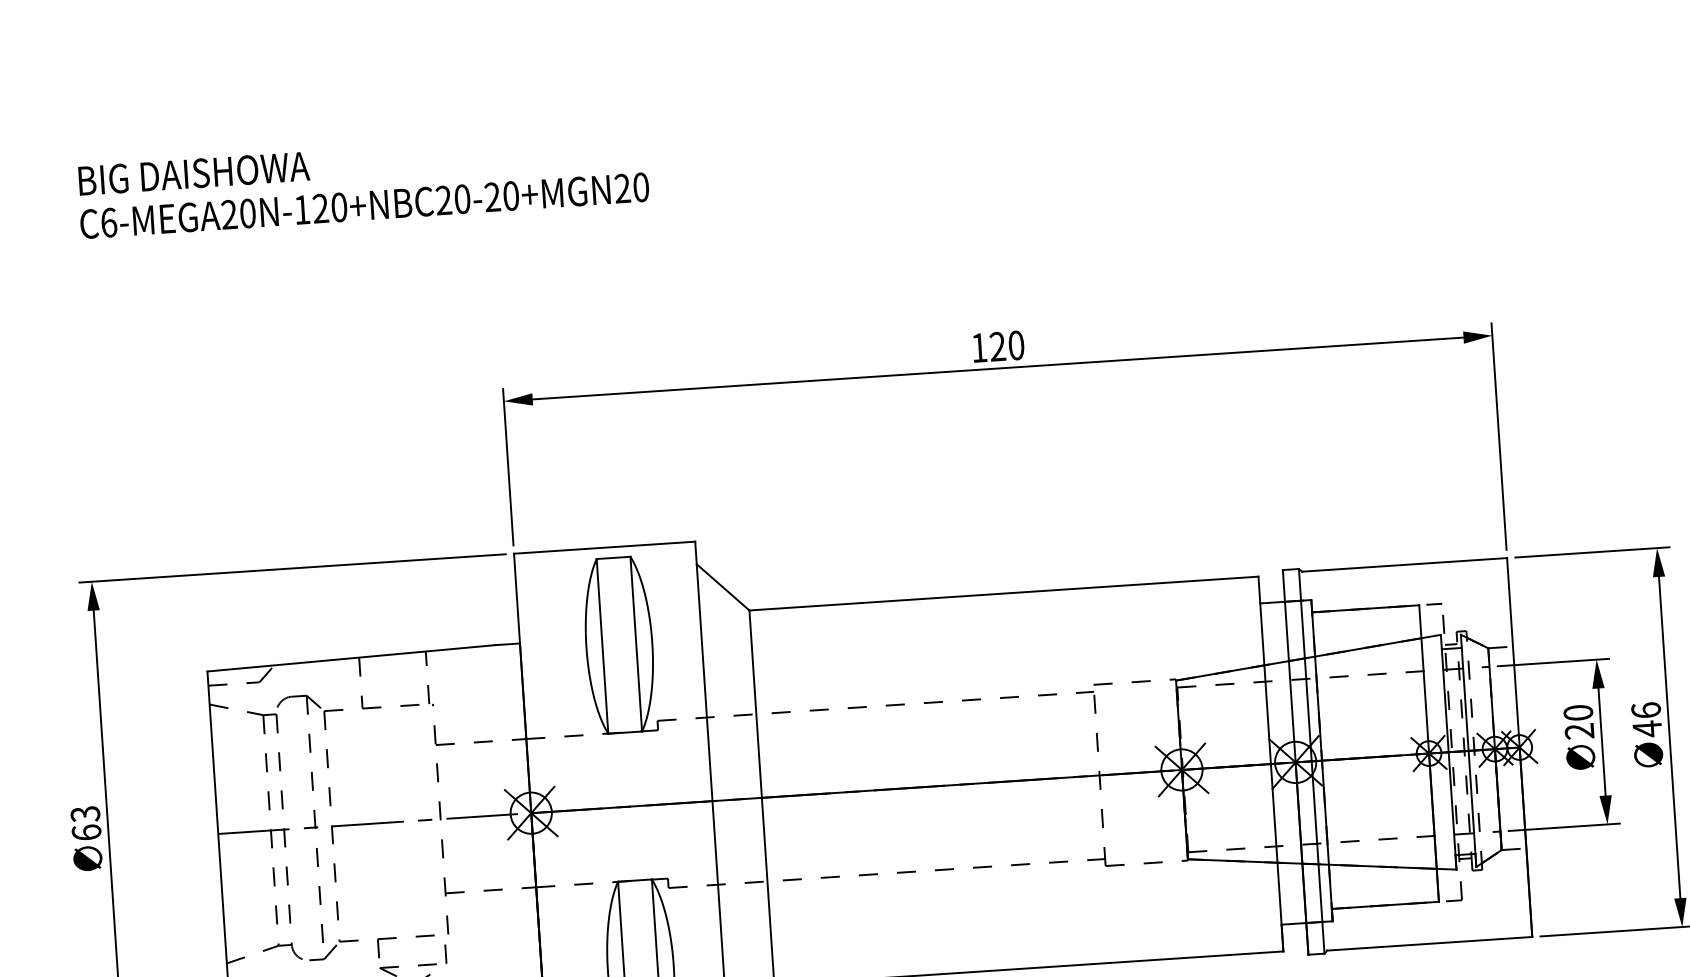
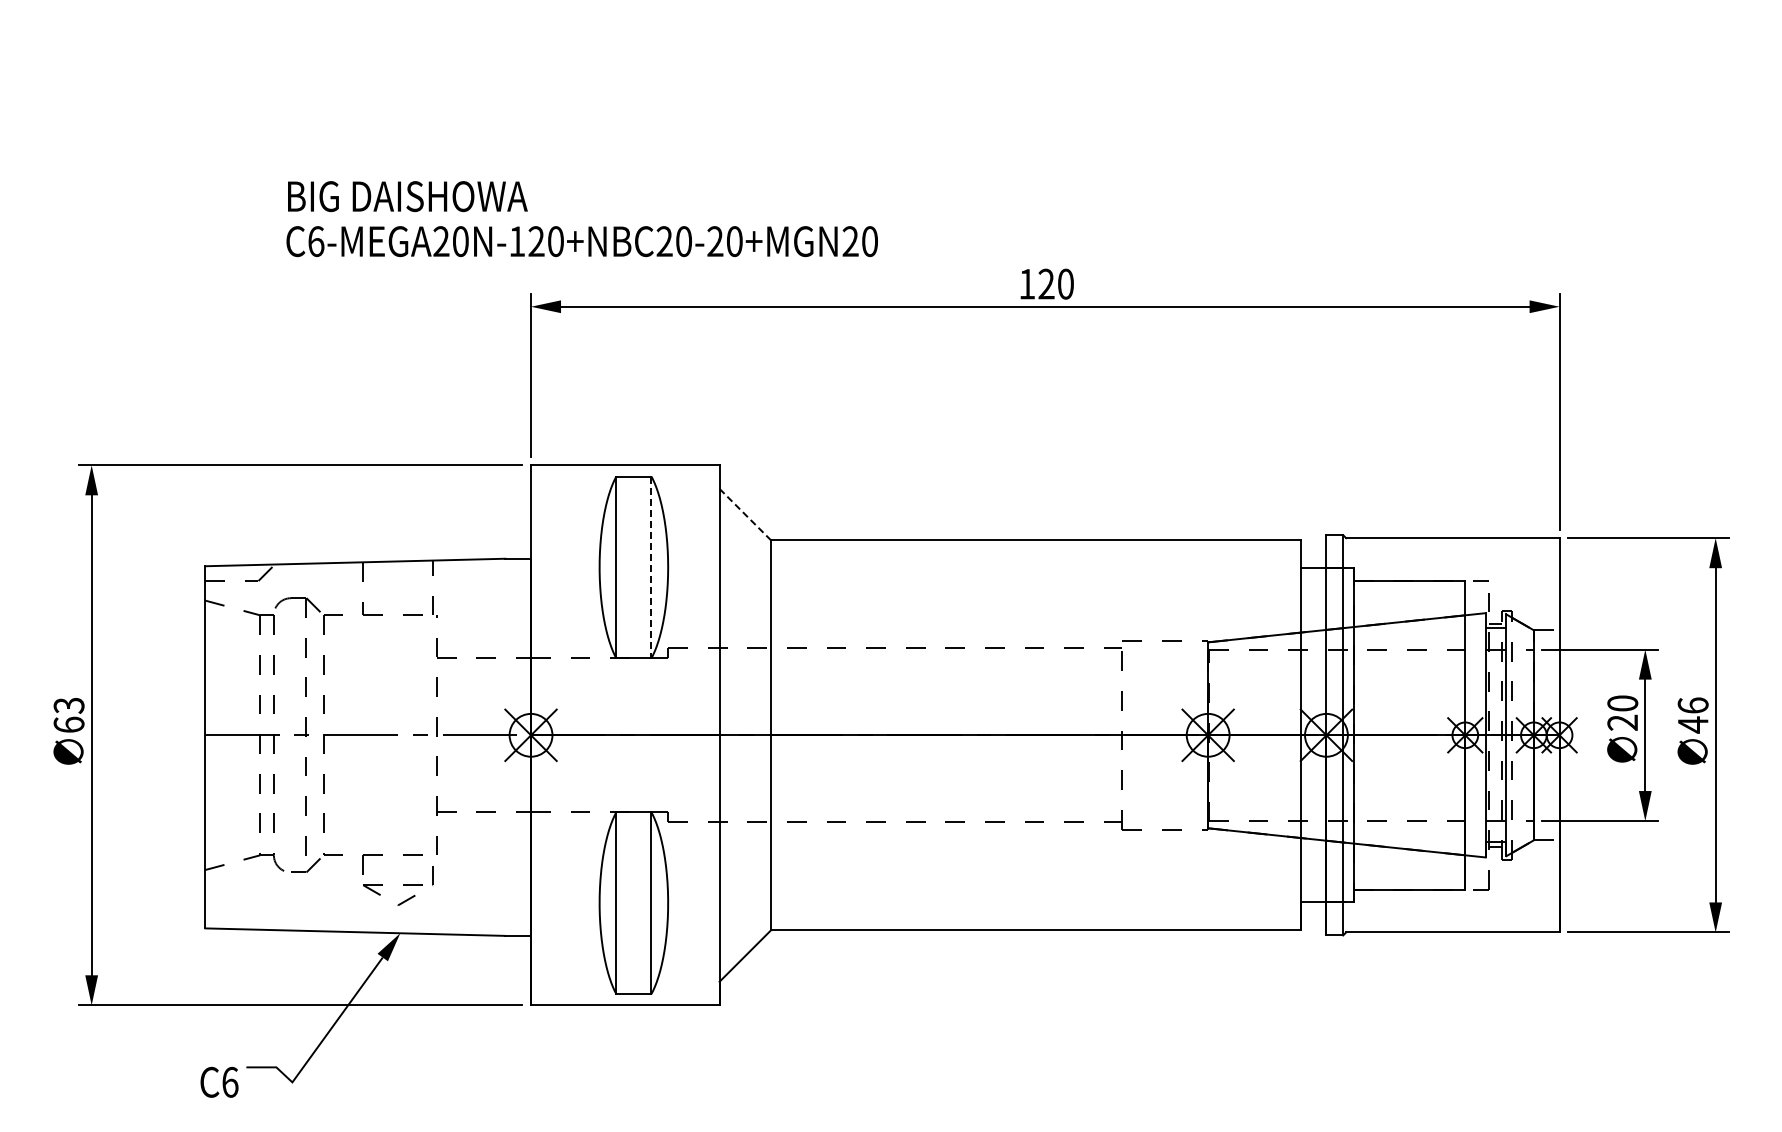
text: (362, 184) -> (581, 219), moved
line: (723, 587) -> (745, 514), solid -> dashed
line: (636, 644) -> (651, 567), solid -> dashed

